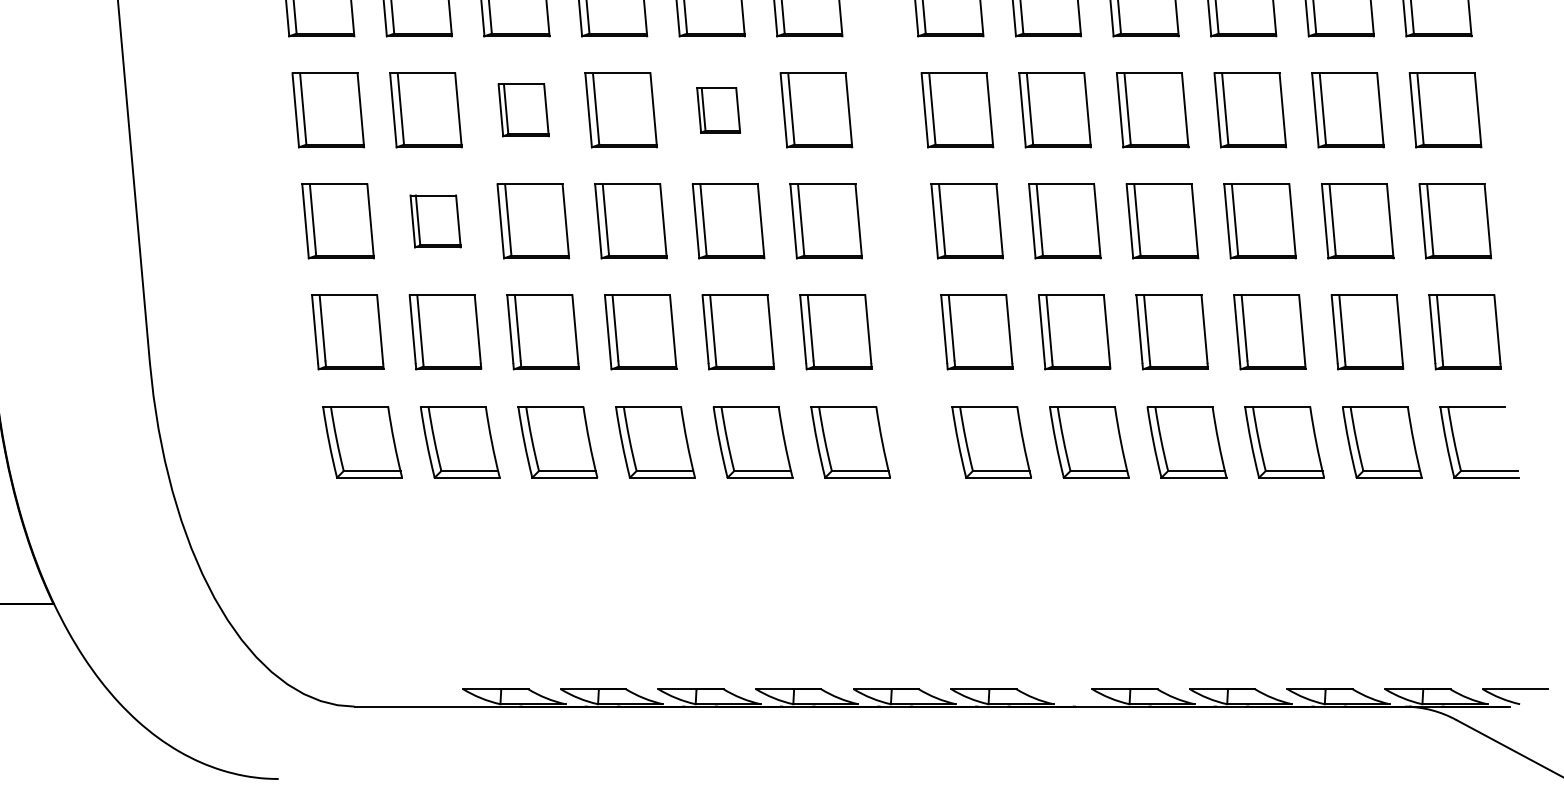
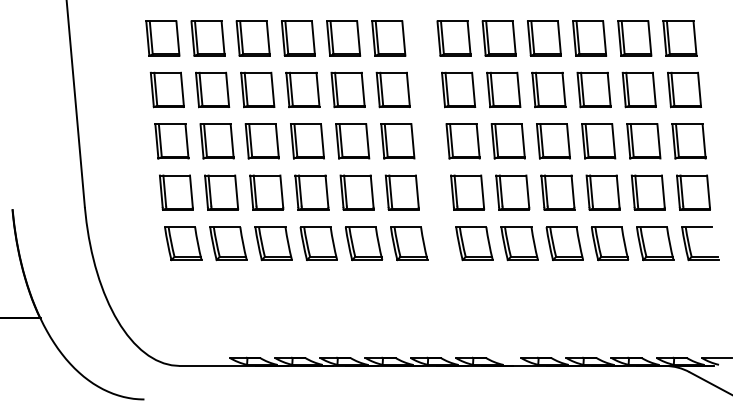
part: (522, 109) -> (257, 89), size x1.43
part: (717, 109) -> (347, 89), size x1.67
part: (434, 221) -> (216, 141), size x1.43

